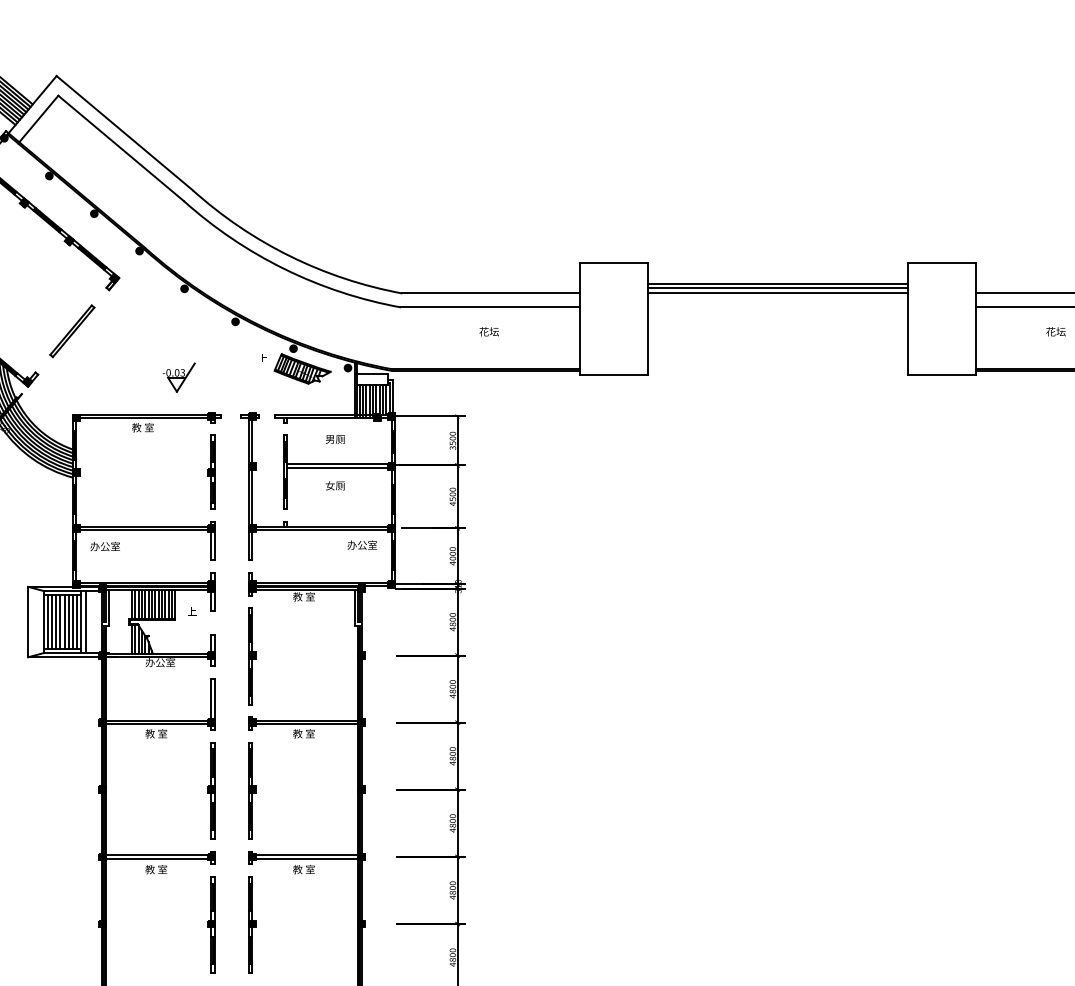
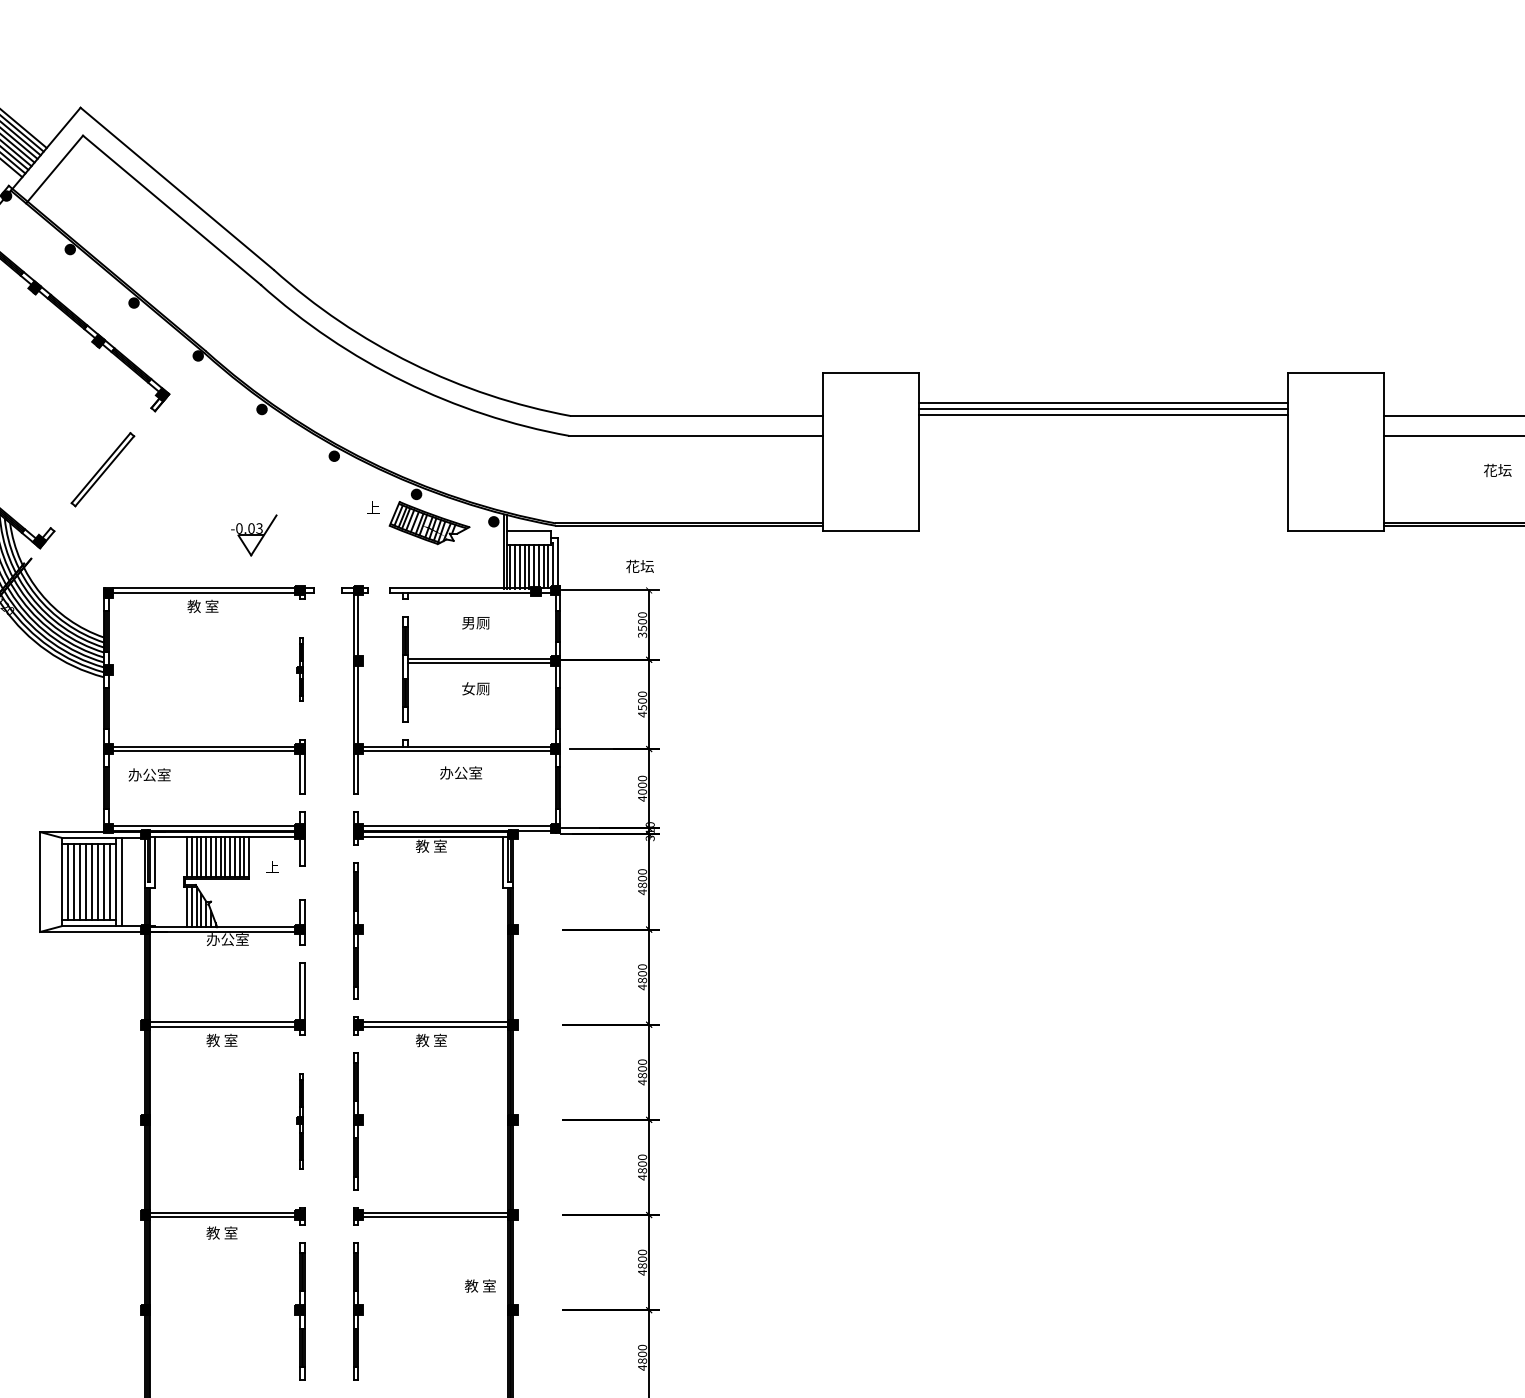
text: (488, 331) -> (639, 566), moved
part: (210, 472) -> (299, 669), size x0.6
text: (362, 544) -> (461, 772), moved
part: (210, 790) -> (299, 1121), size x0.7
text: (304, 869) -> (480, 1285), moved

